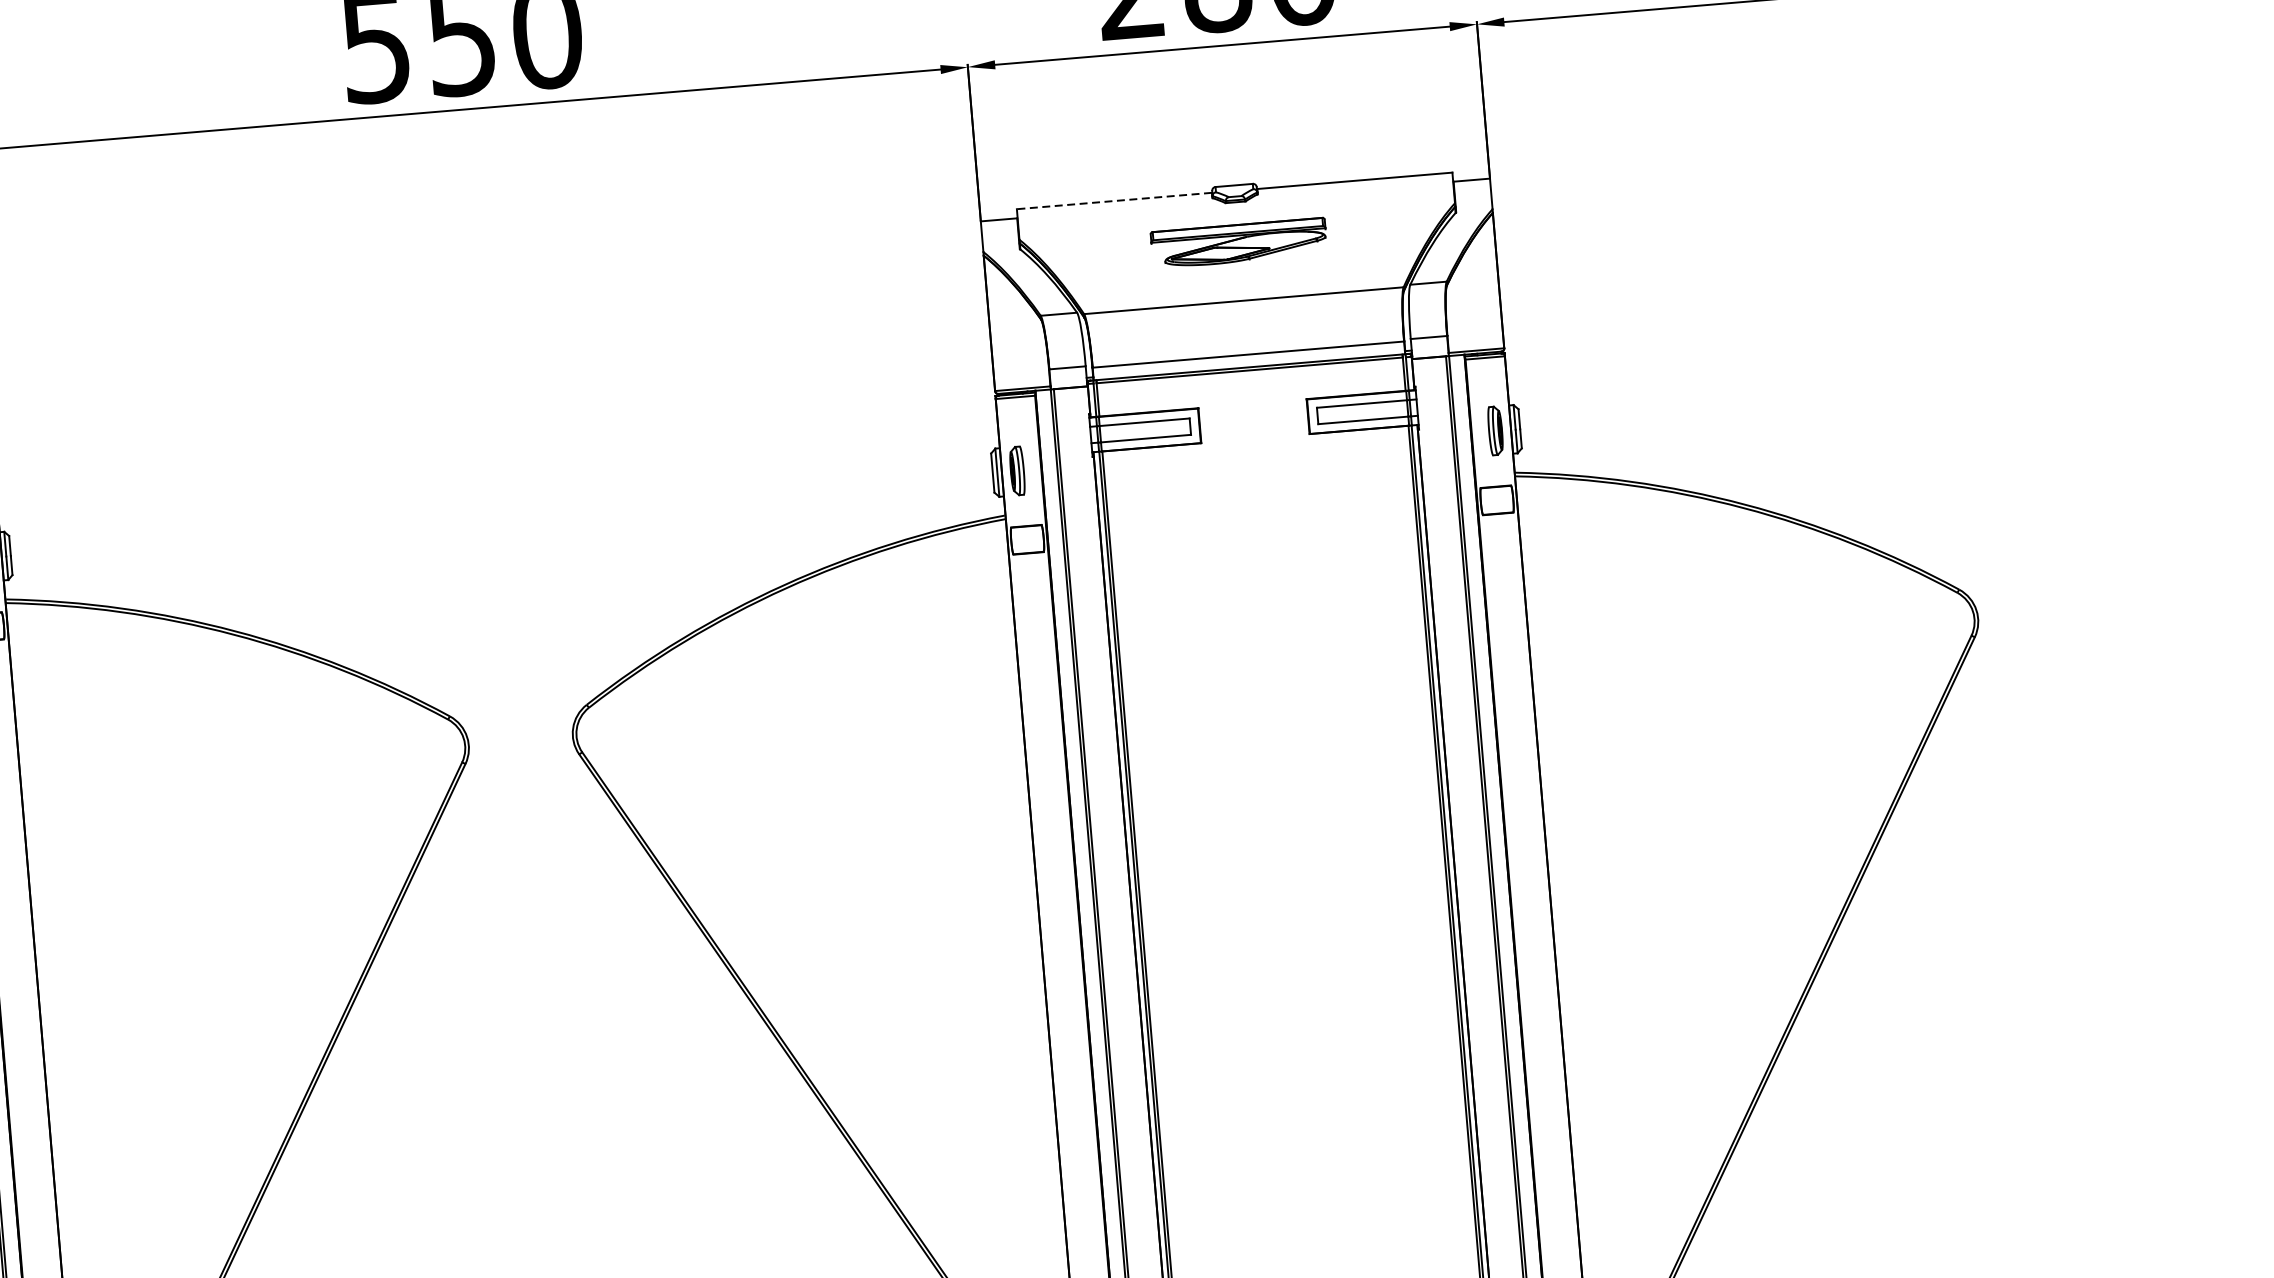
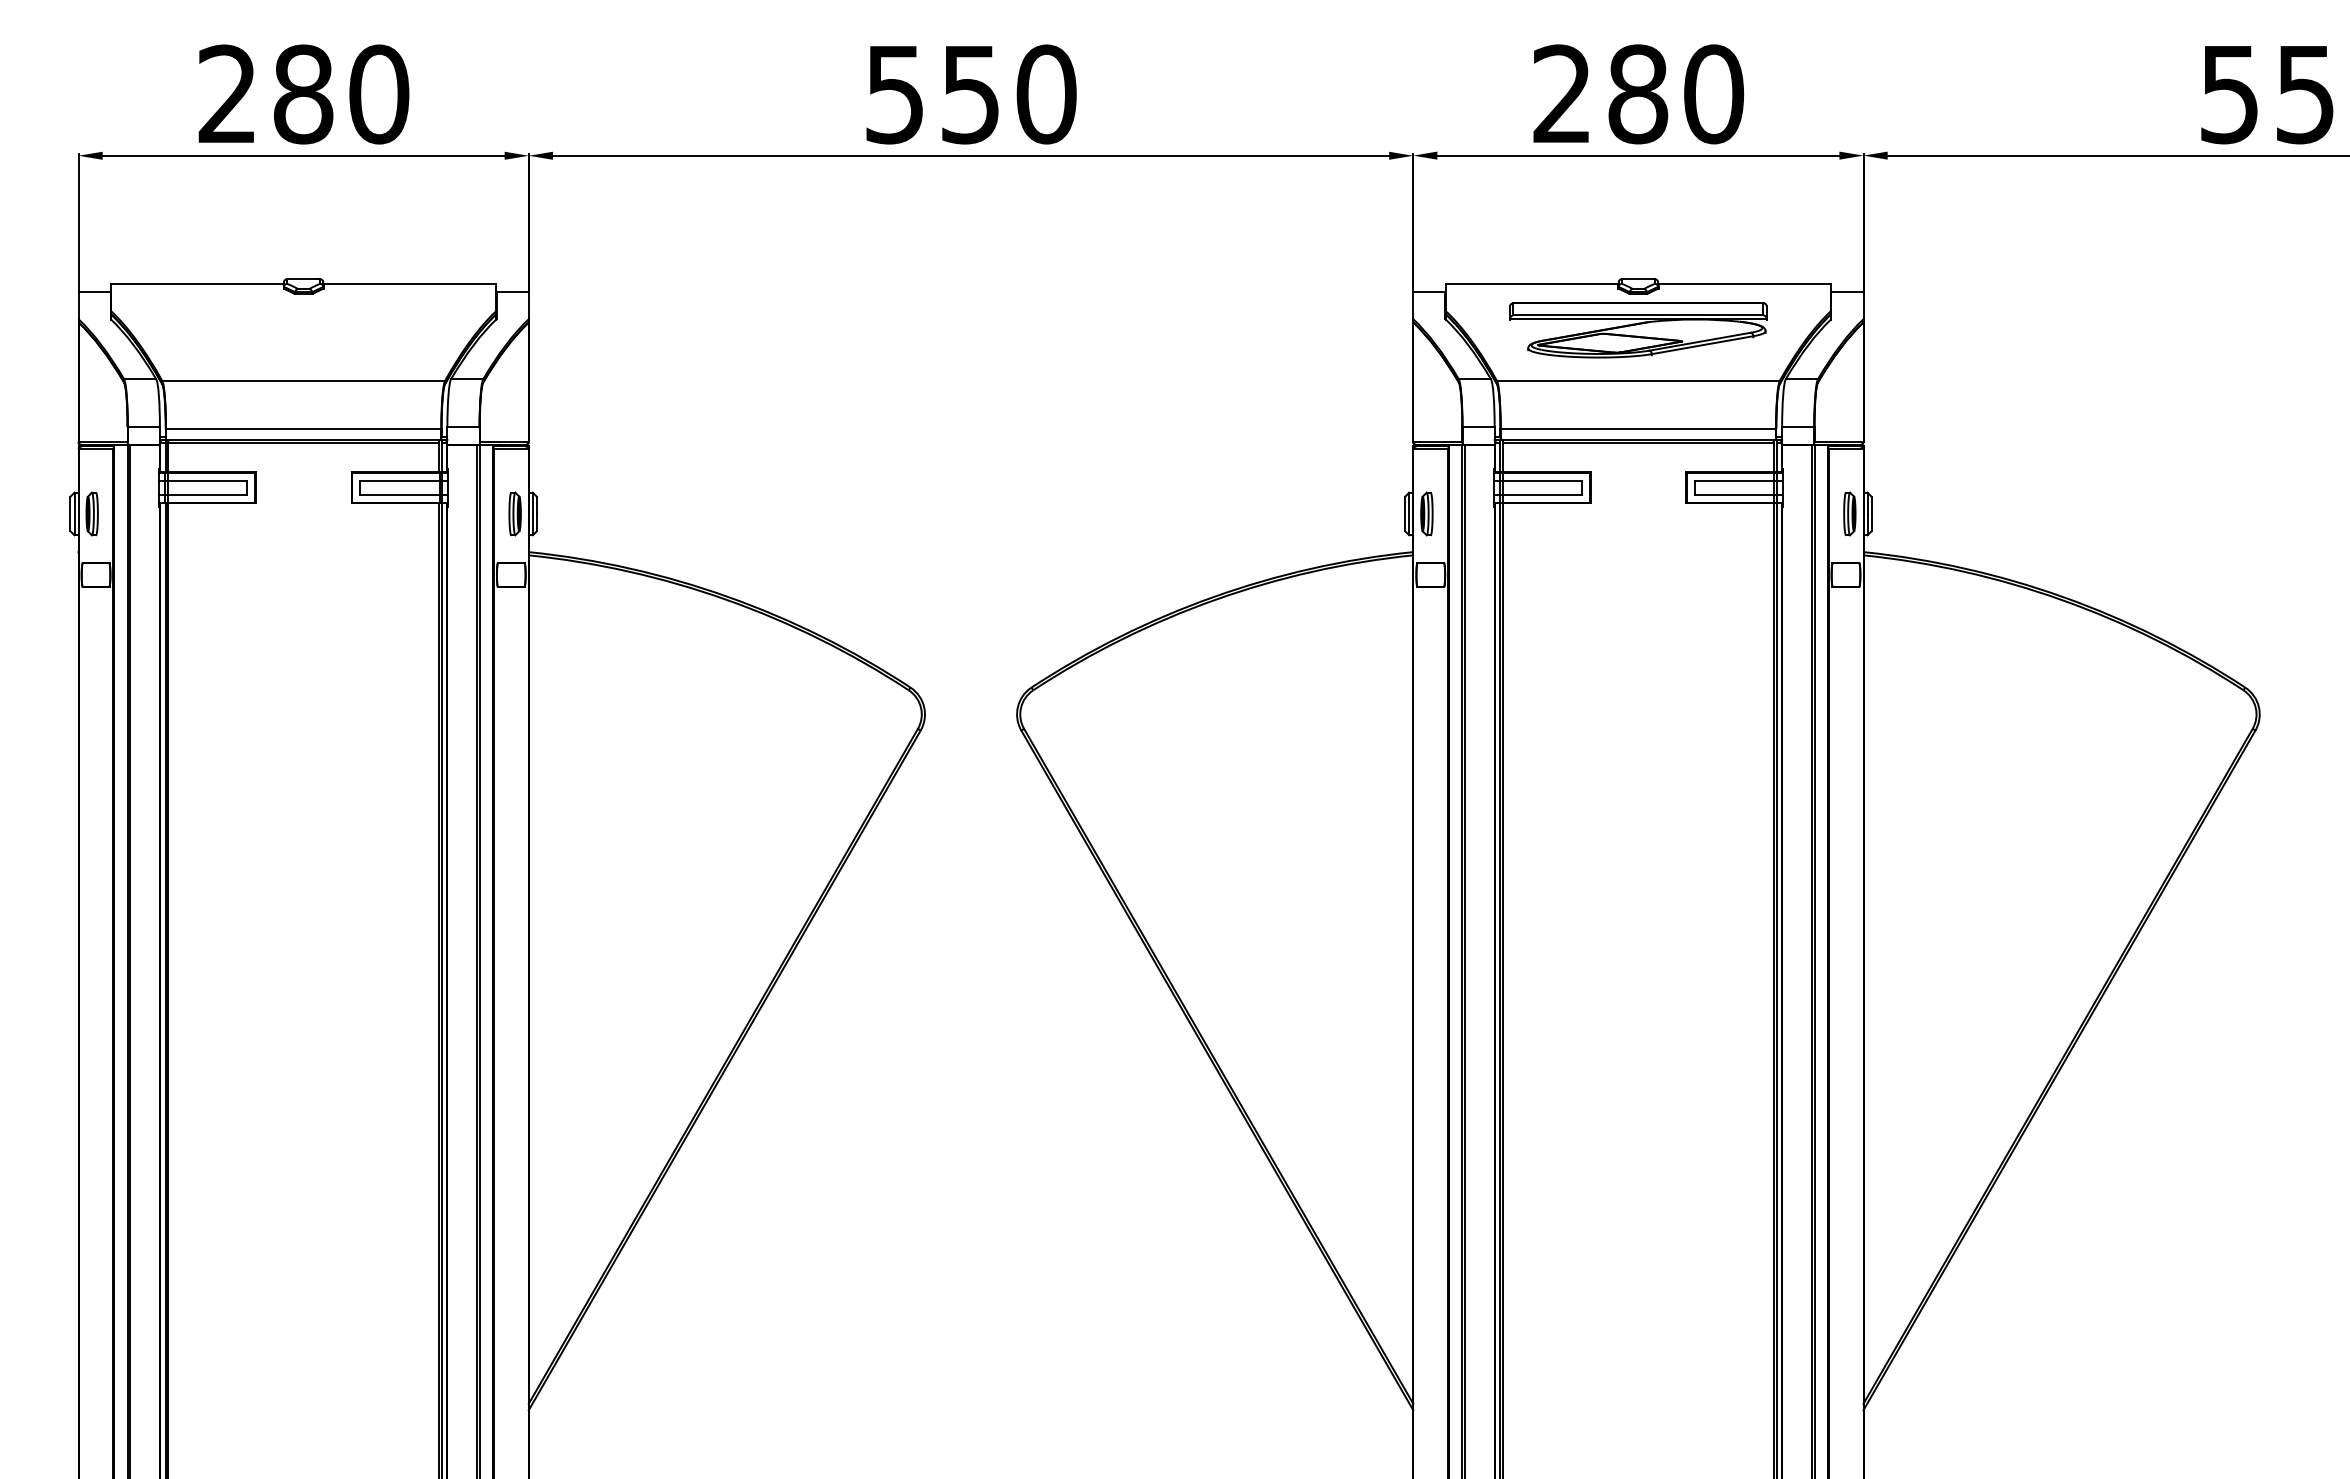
line: (1113, 201) -> (1531, 284), dashed -> solid
part: (1239, 243) -> (1638, 330), size x1.67

